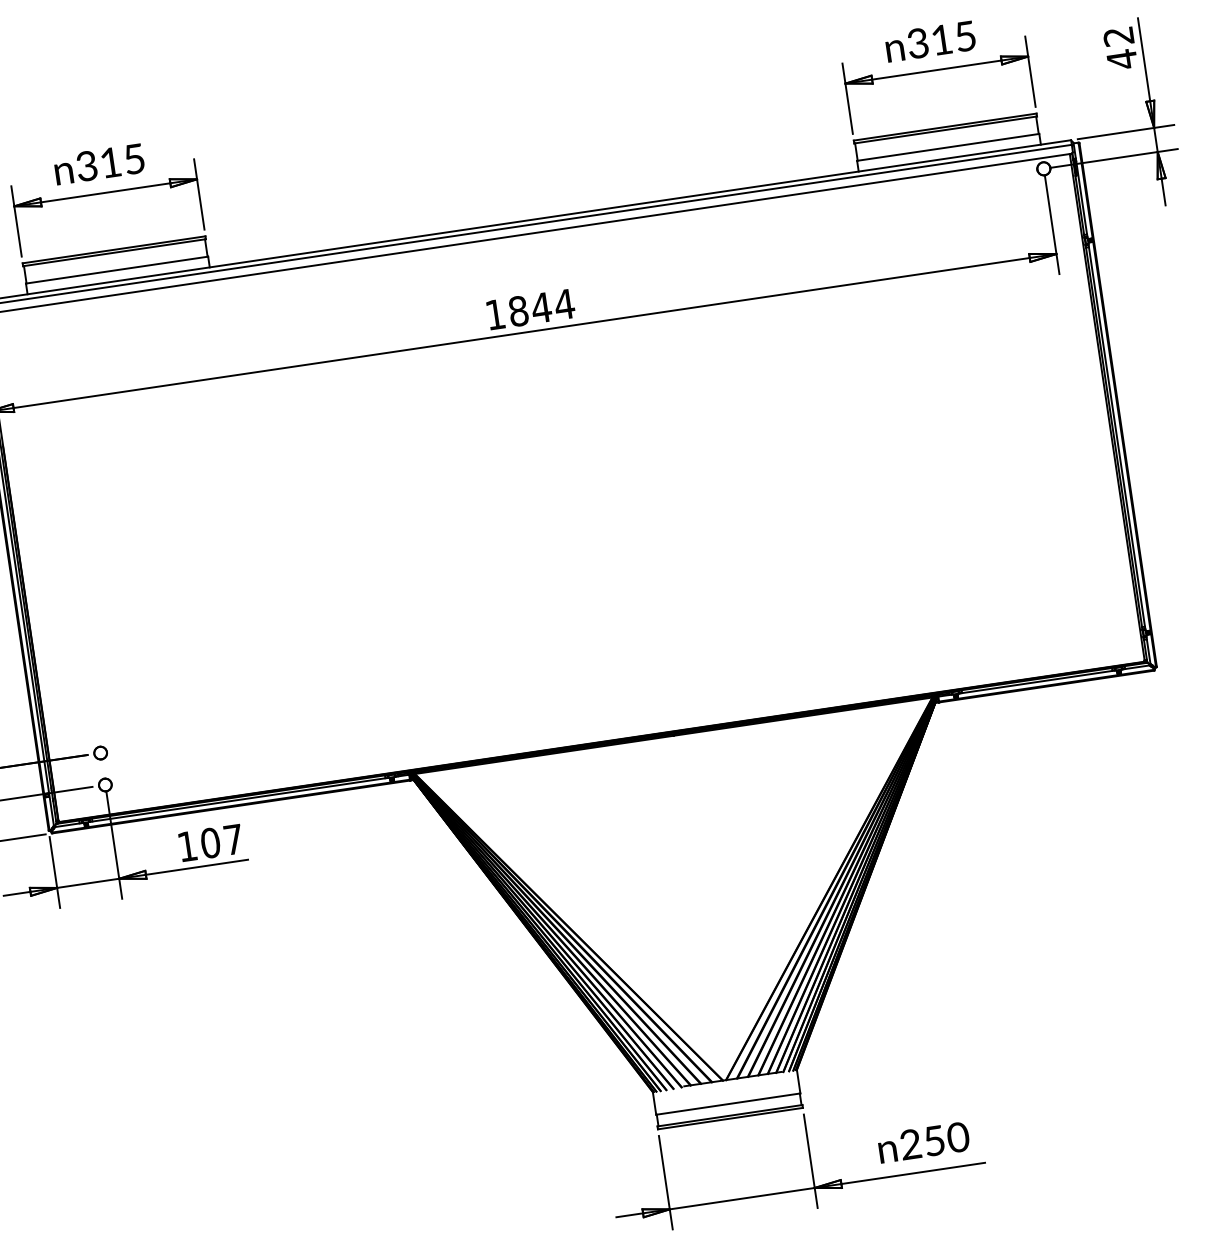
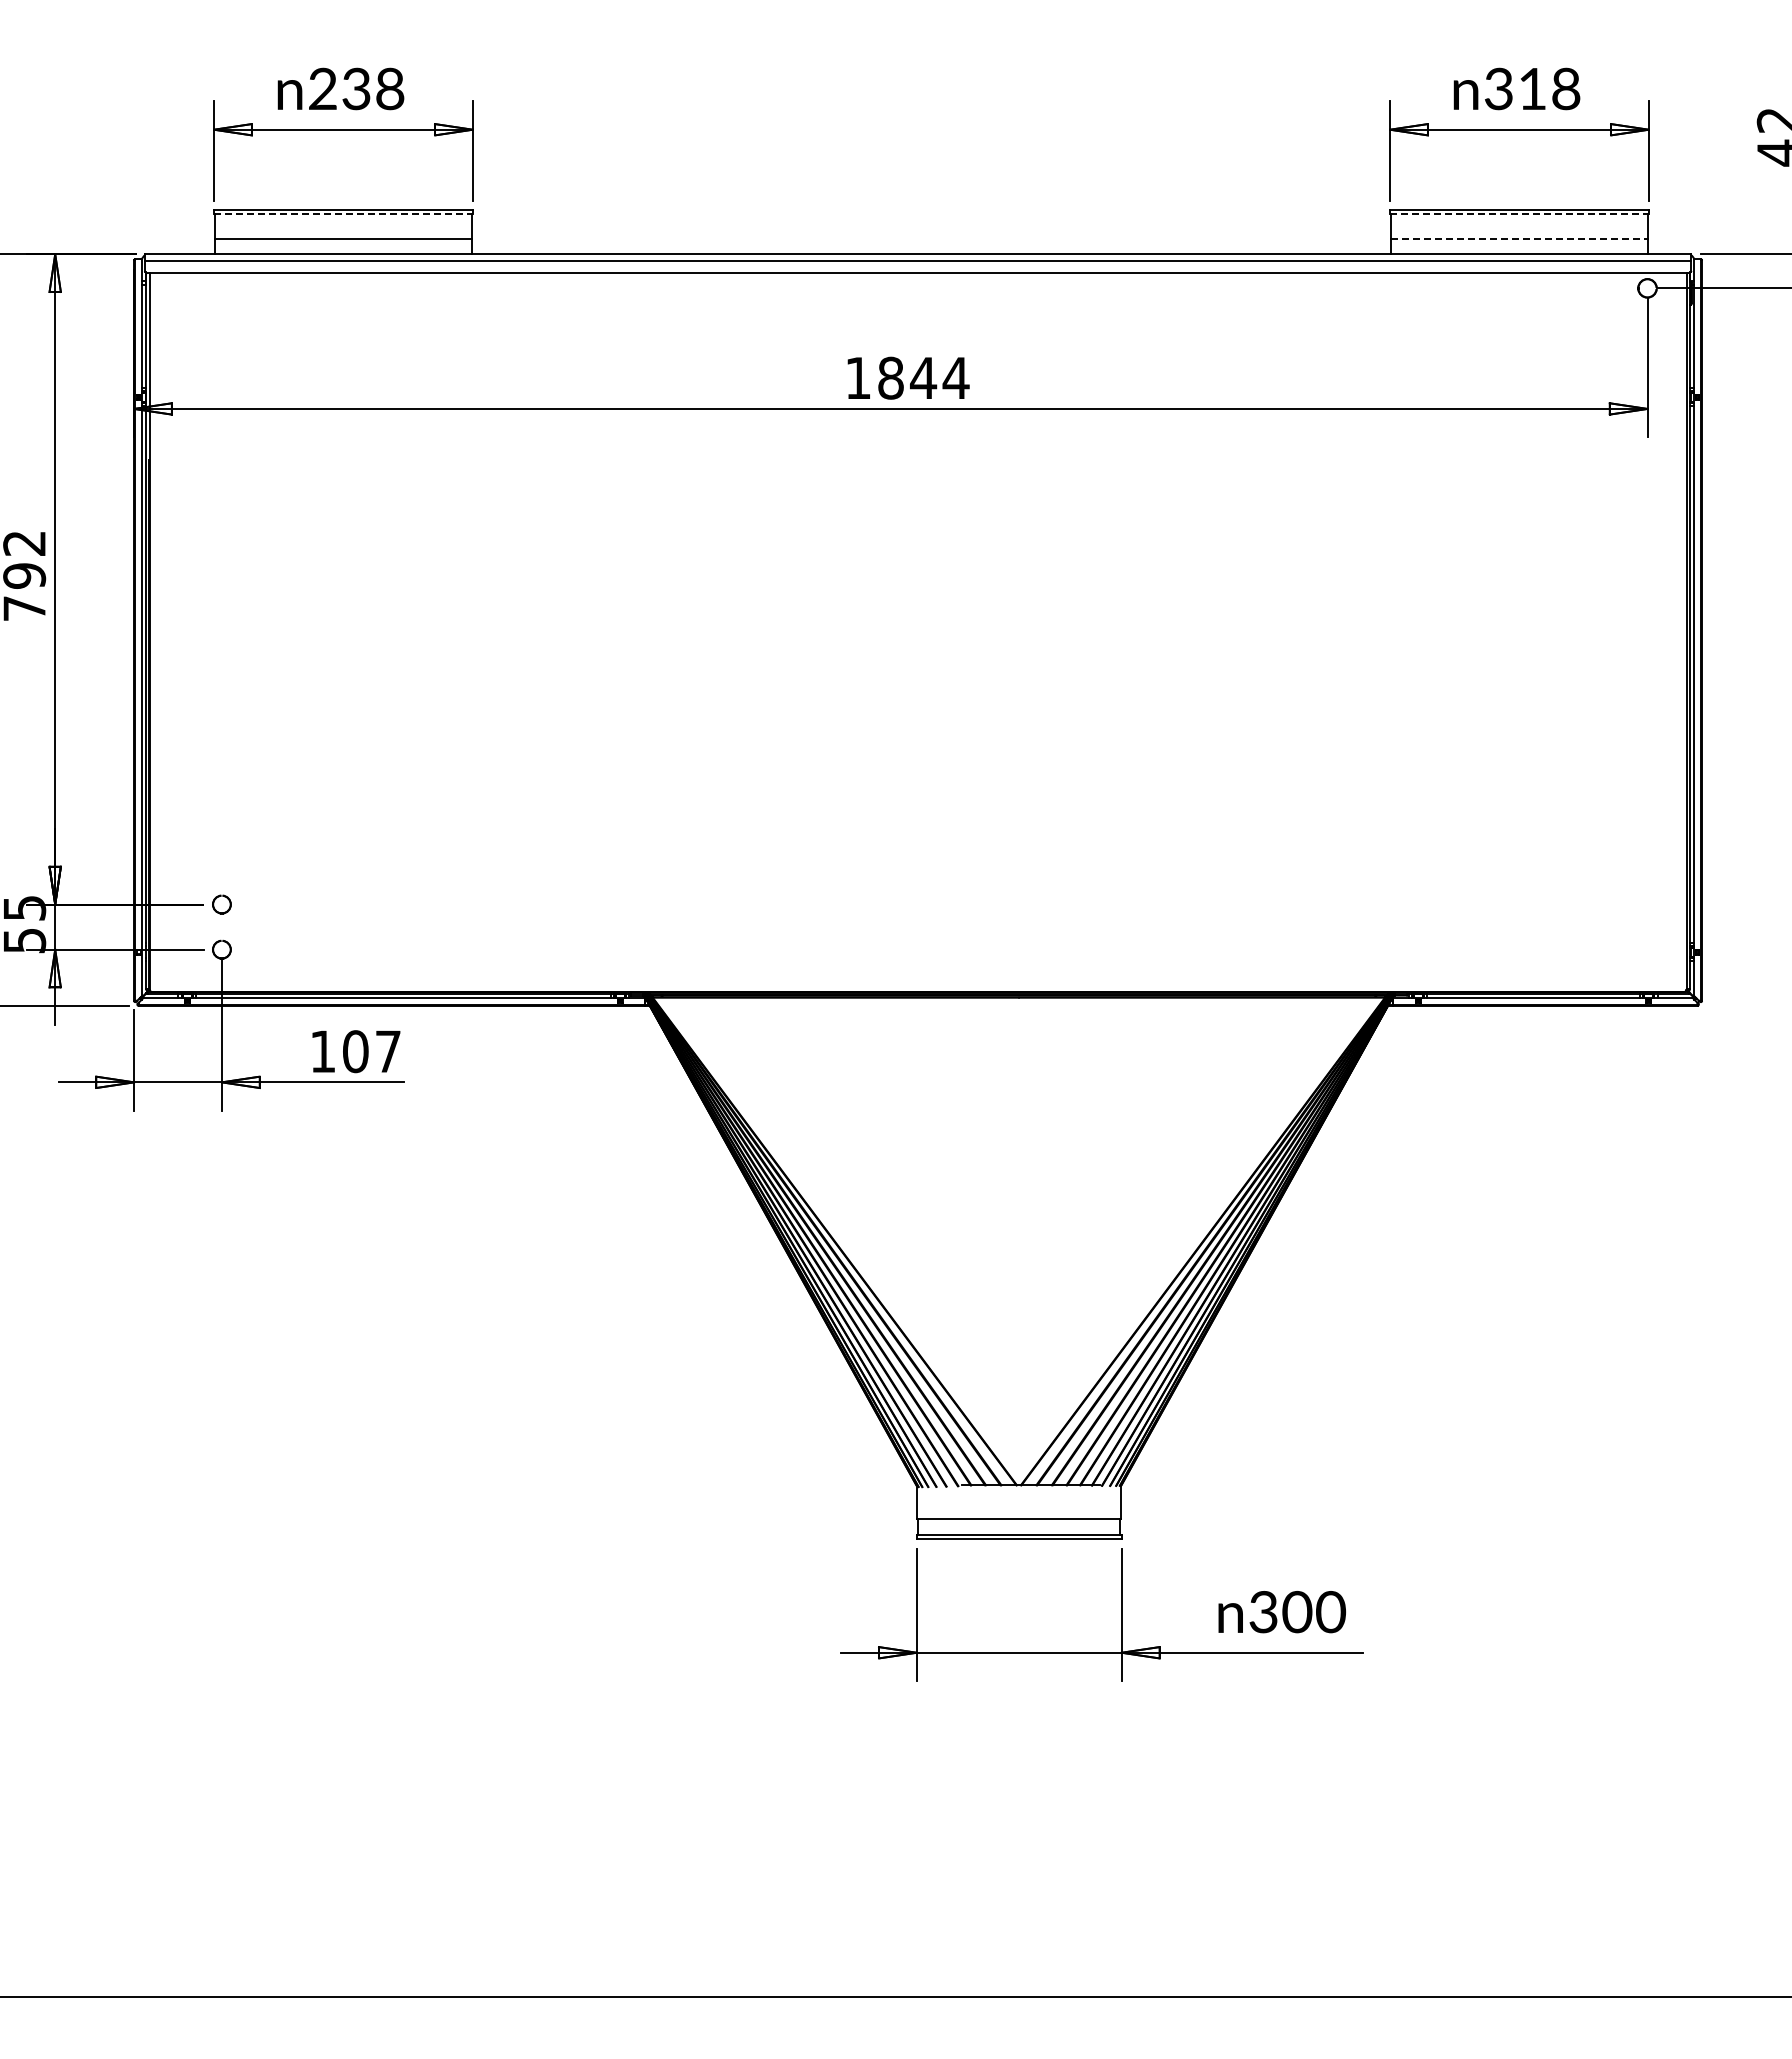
text: (965, 36) -> (1566, 88), 315 -> 318
line: (945, 129) -> (1519, 214), solid -> dashed
line: (948, 147) -> (1519, 239), solid -> dashed
text: (110, 162) -> (356, 88), 315 -> 238
line: (114, 252) -> (343, 214), solid -> dashed
text: (922, 1142) -> (1280, 1611), 250 -> 300

